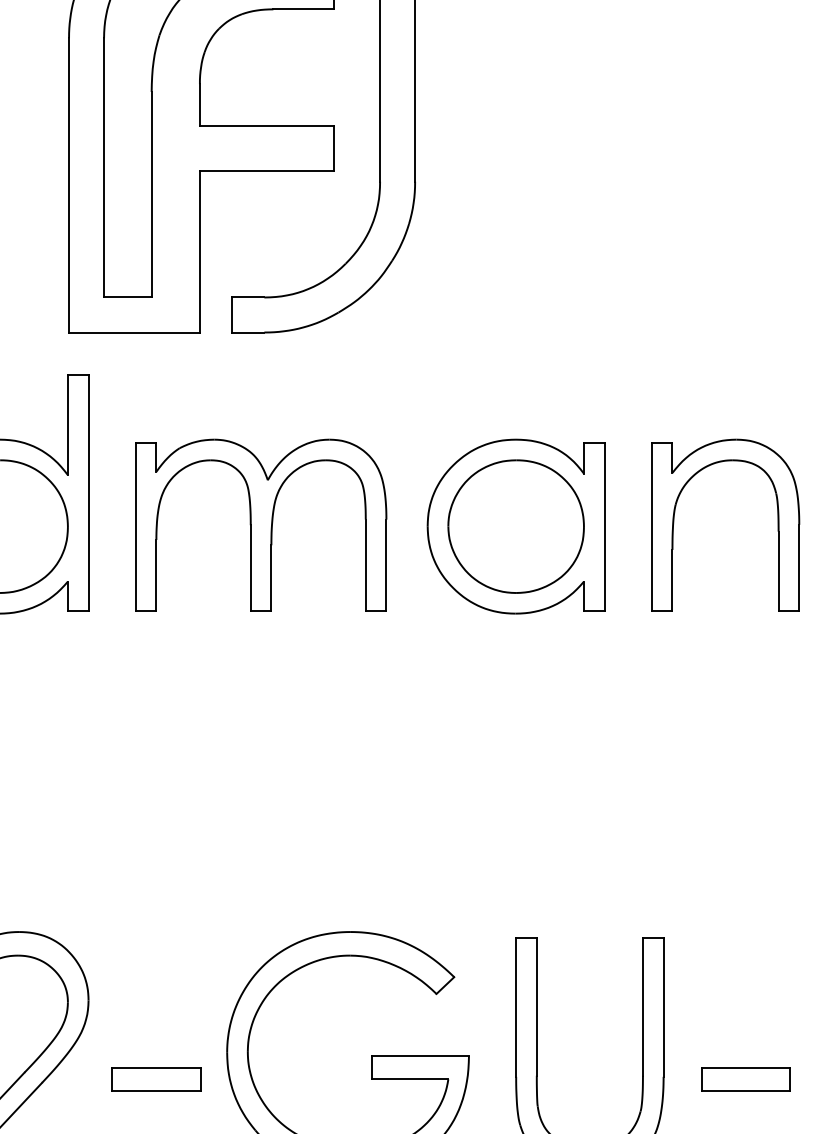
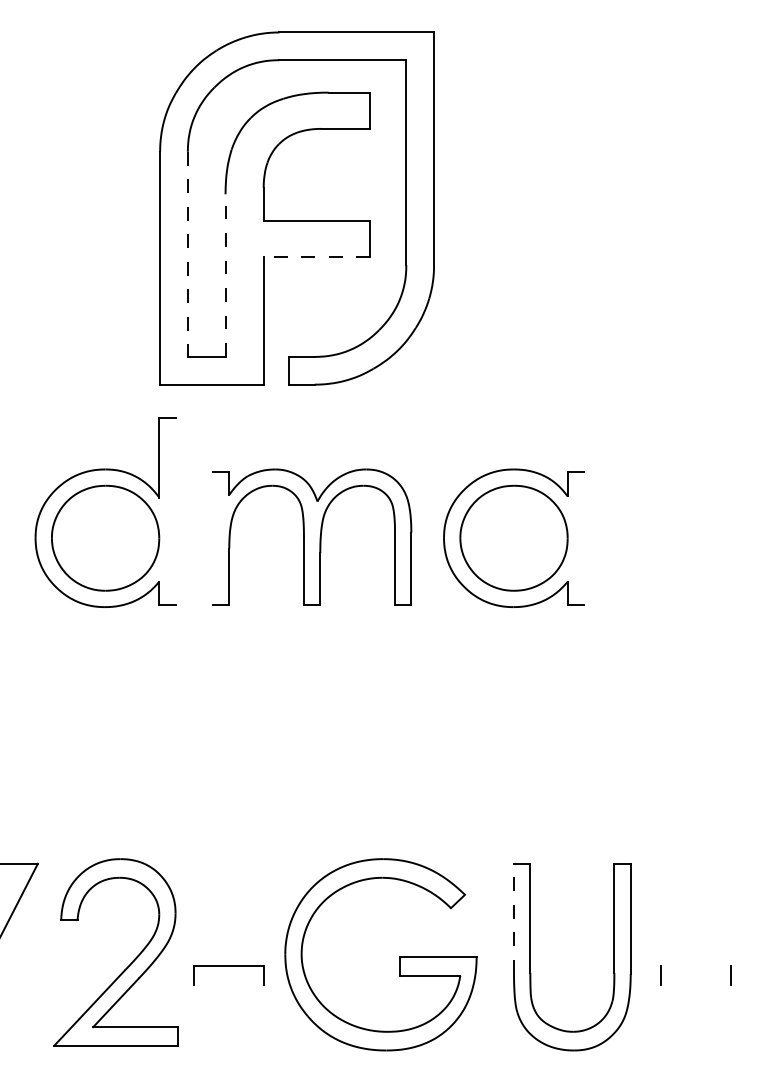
line: (103, 168) -> (187, 254), solid -> dashed
line: (266, 170) -> (316, 256), solid -> dashed
line: (151, 194) -> (225, 275), solid -> dashed
line: (88, 492) -> (175, 511), removed
part: (674, 524) -> (639, 536), removed
line: (135, 525) -> (212, 537), removed
line: (605, 525) -> (584, 537), removed
line: (516, 1007) -> (514, 918), solid -> dashed
line: (746, 1067) -> (696, 966), removed
line: (156, 1091) -> (229, 985), removed
line: (746, 1091) -> (696, 985), removed

